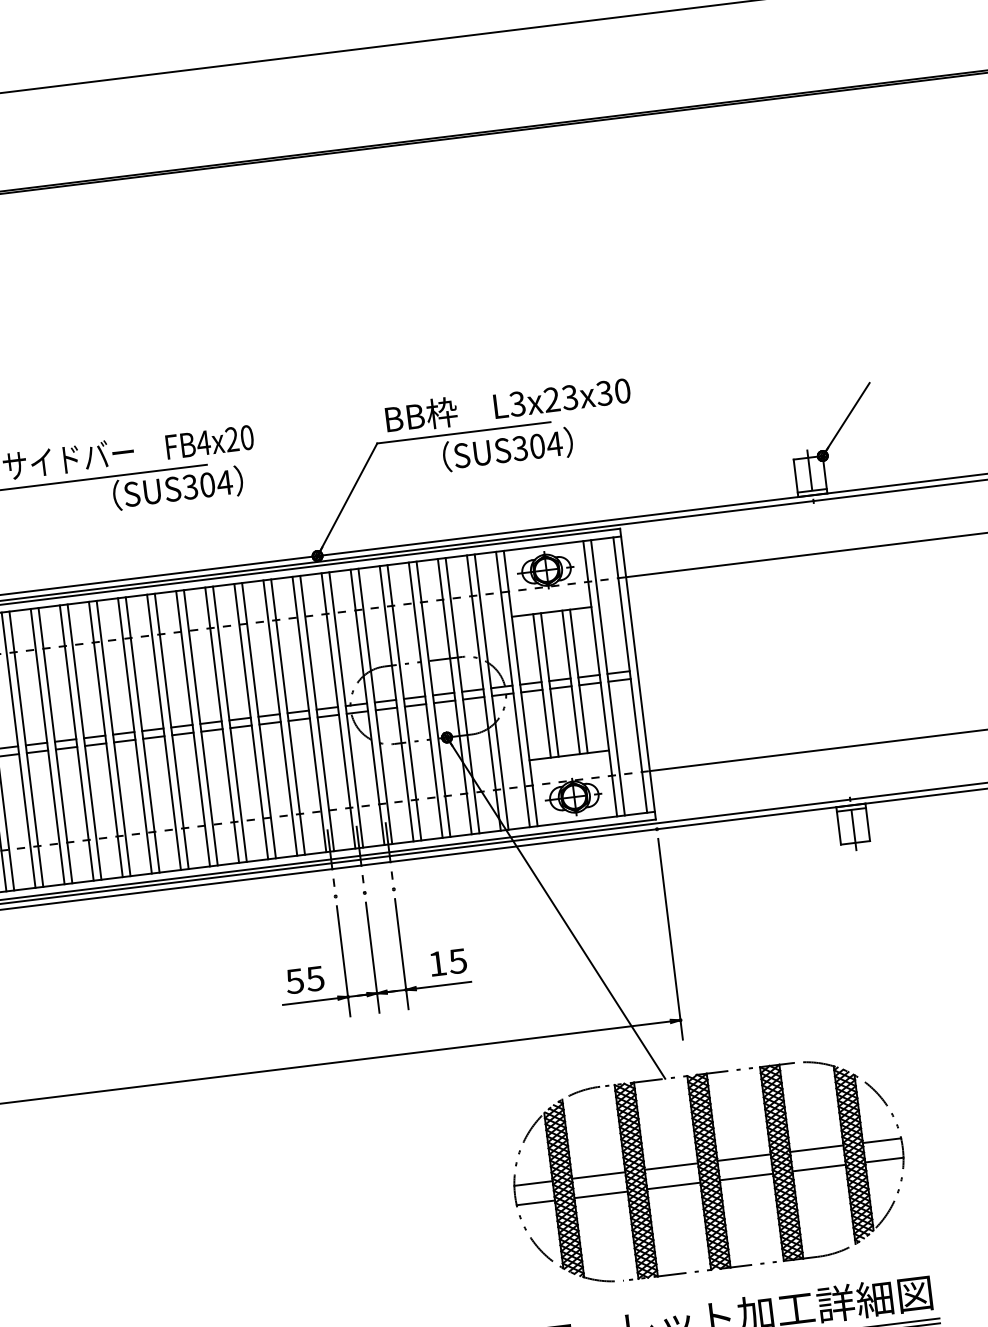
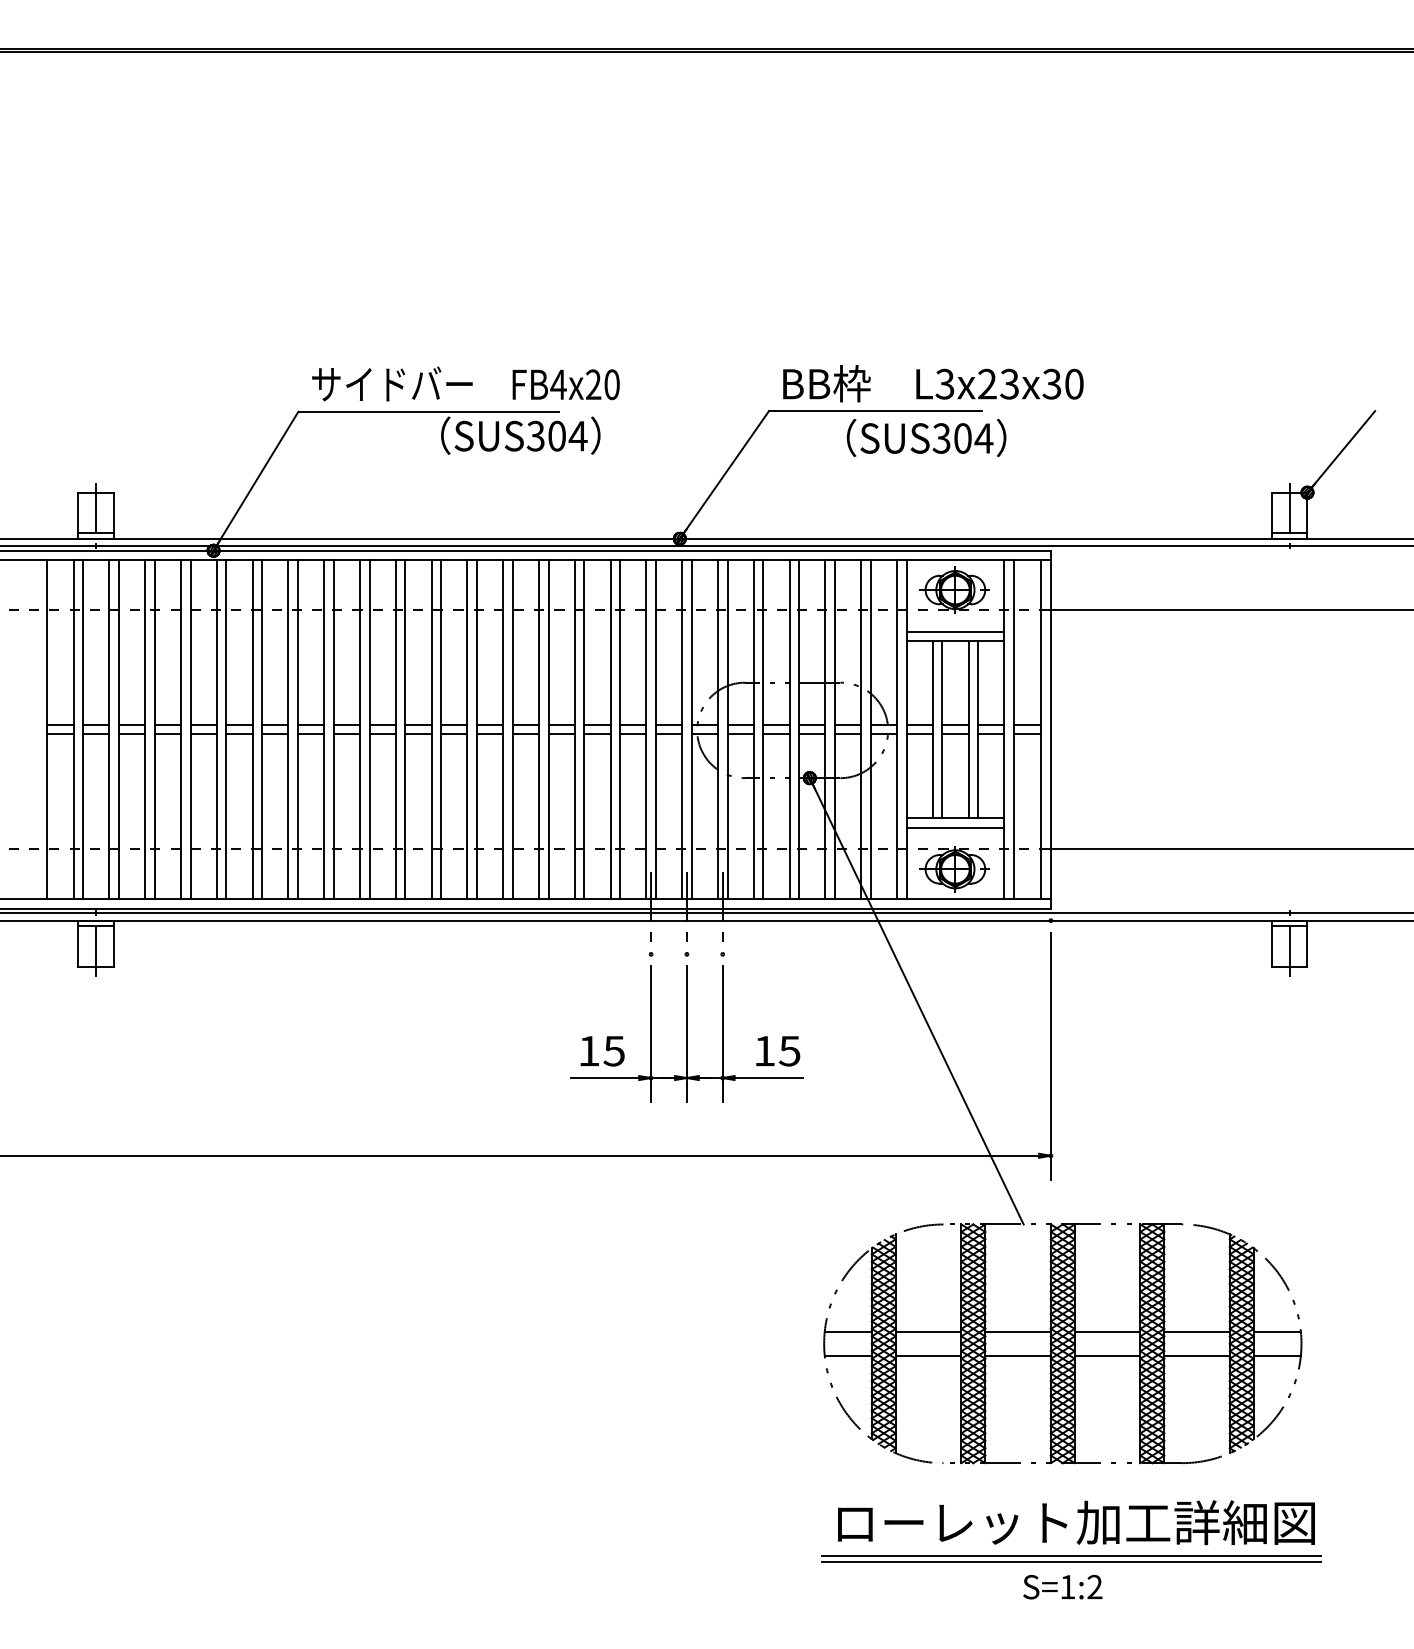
line: (550, 603) -> (955, 631), added
line: (570, 763) -> (955, 827), added
text: (294, 981) -> (588, 1051), 55 -> 15

